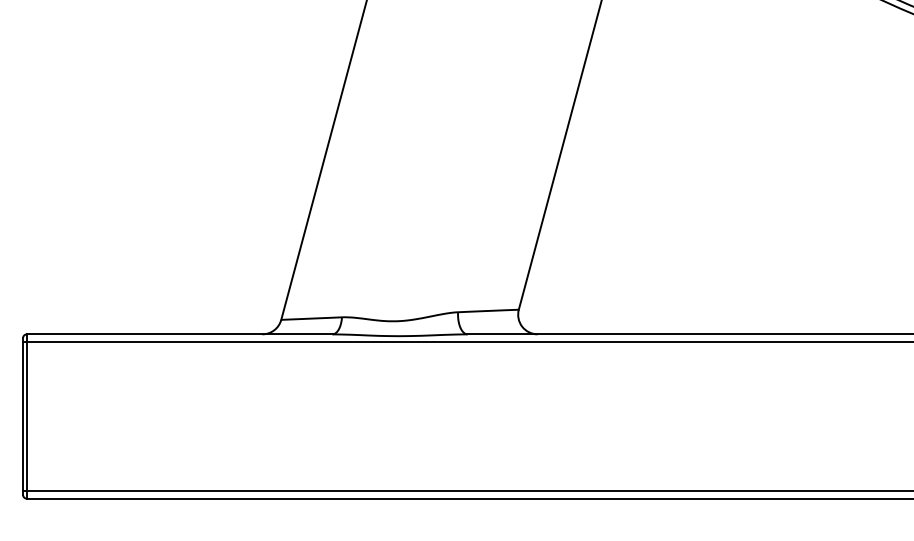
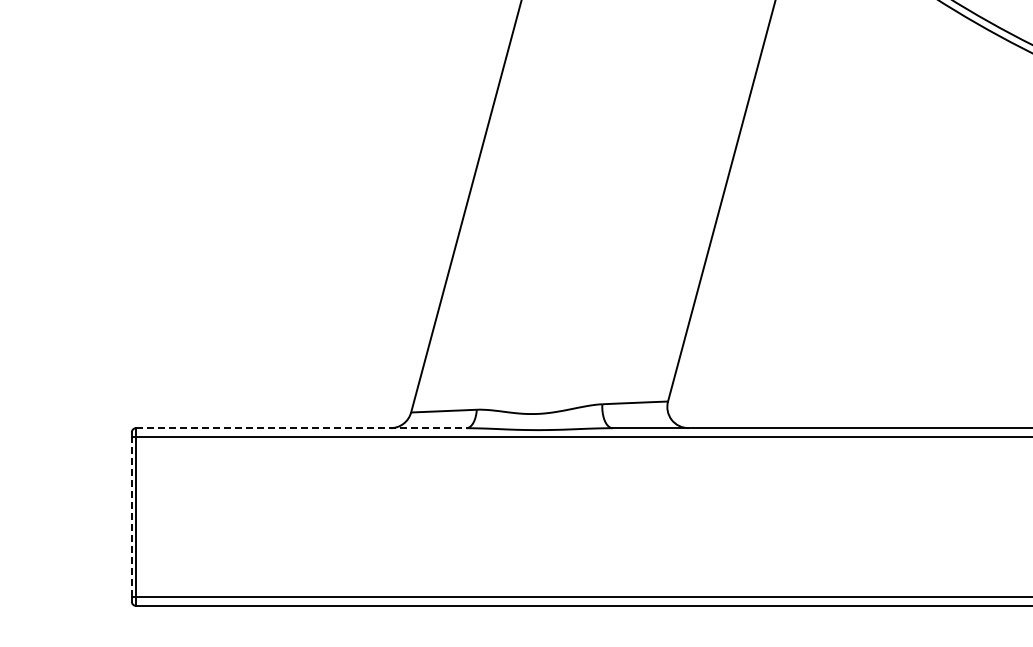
line: (179, 334) -> (301, 428), solid -> dashed
line: (22, 416) -> (131, 516), solid -> dashed

